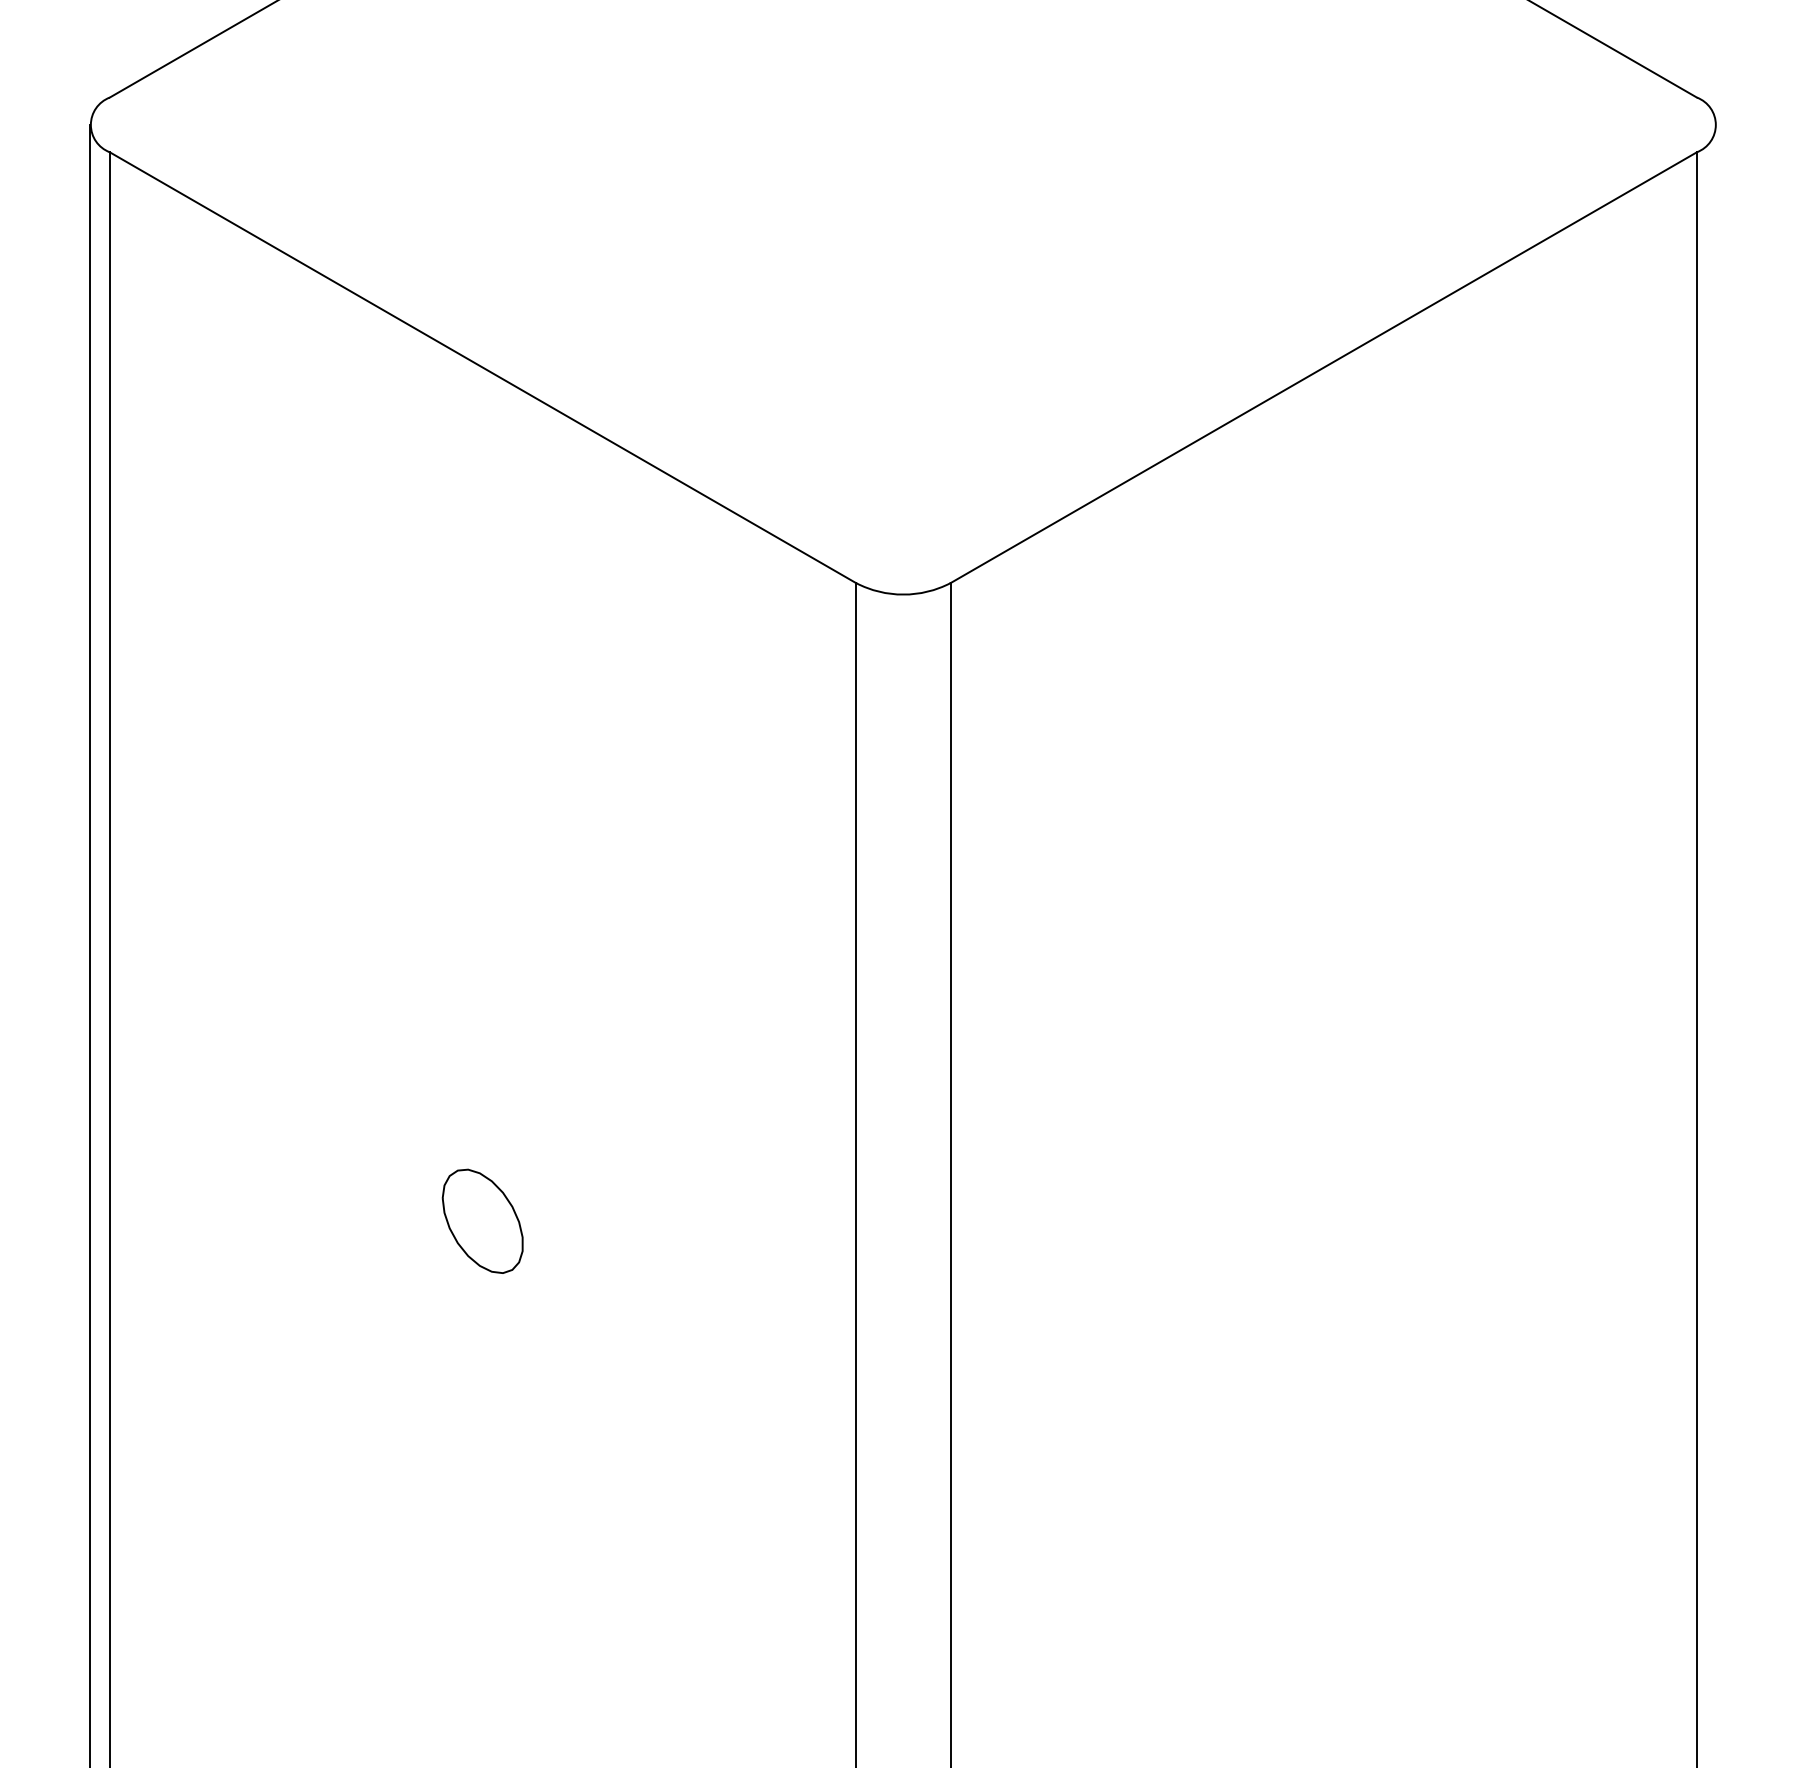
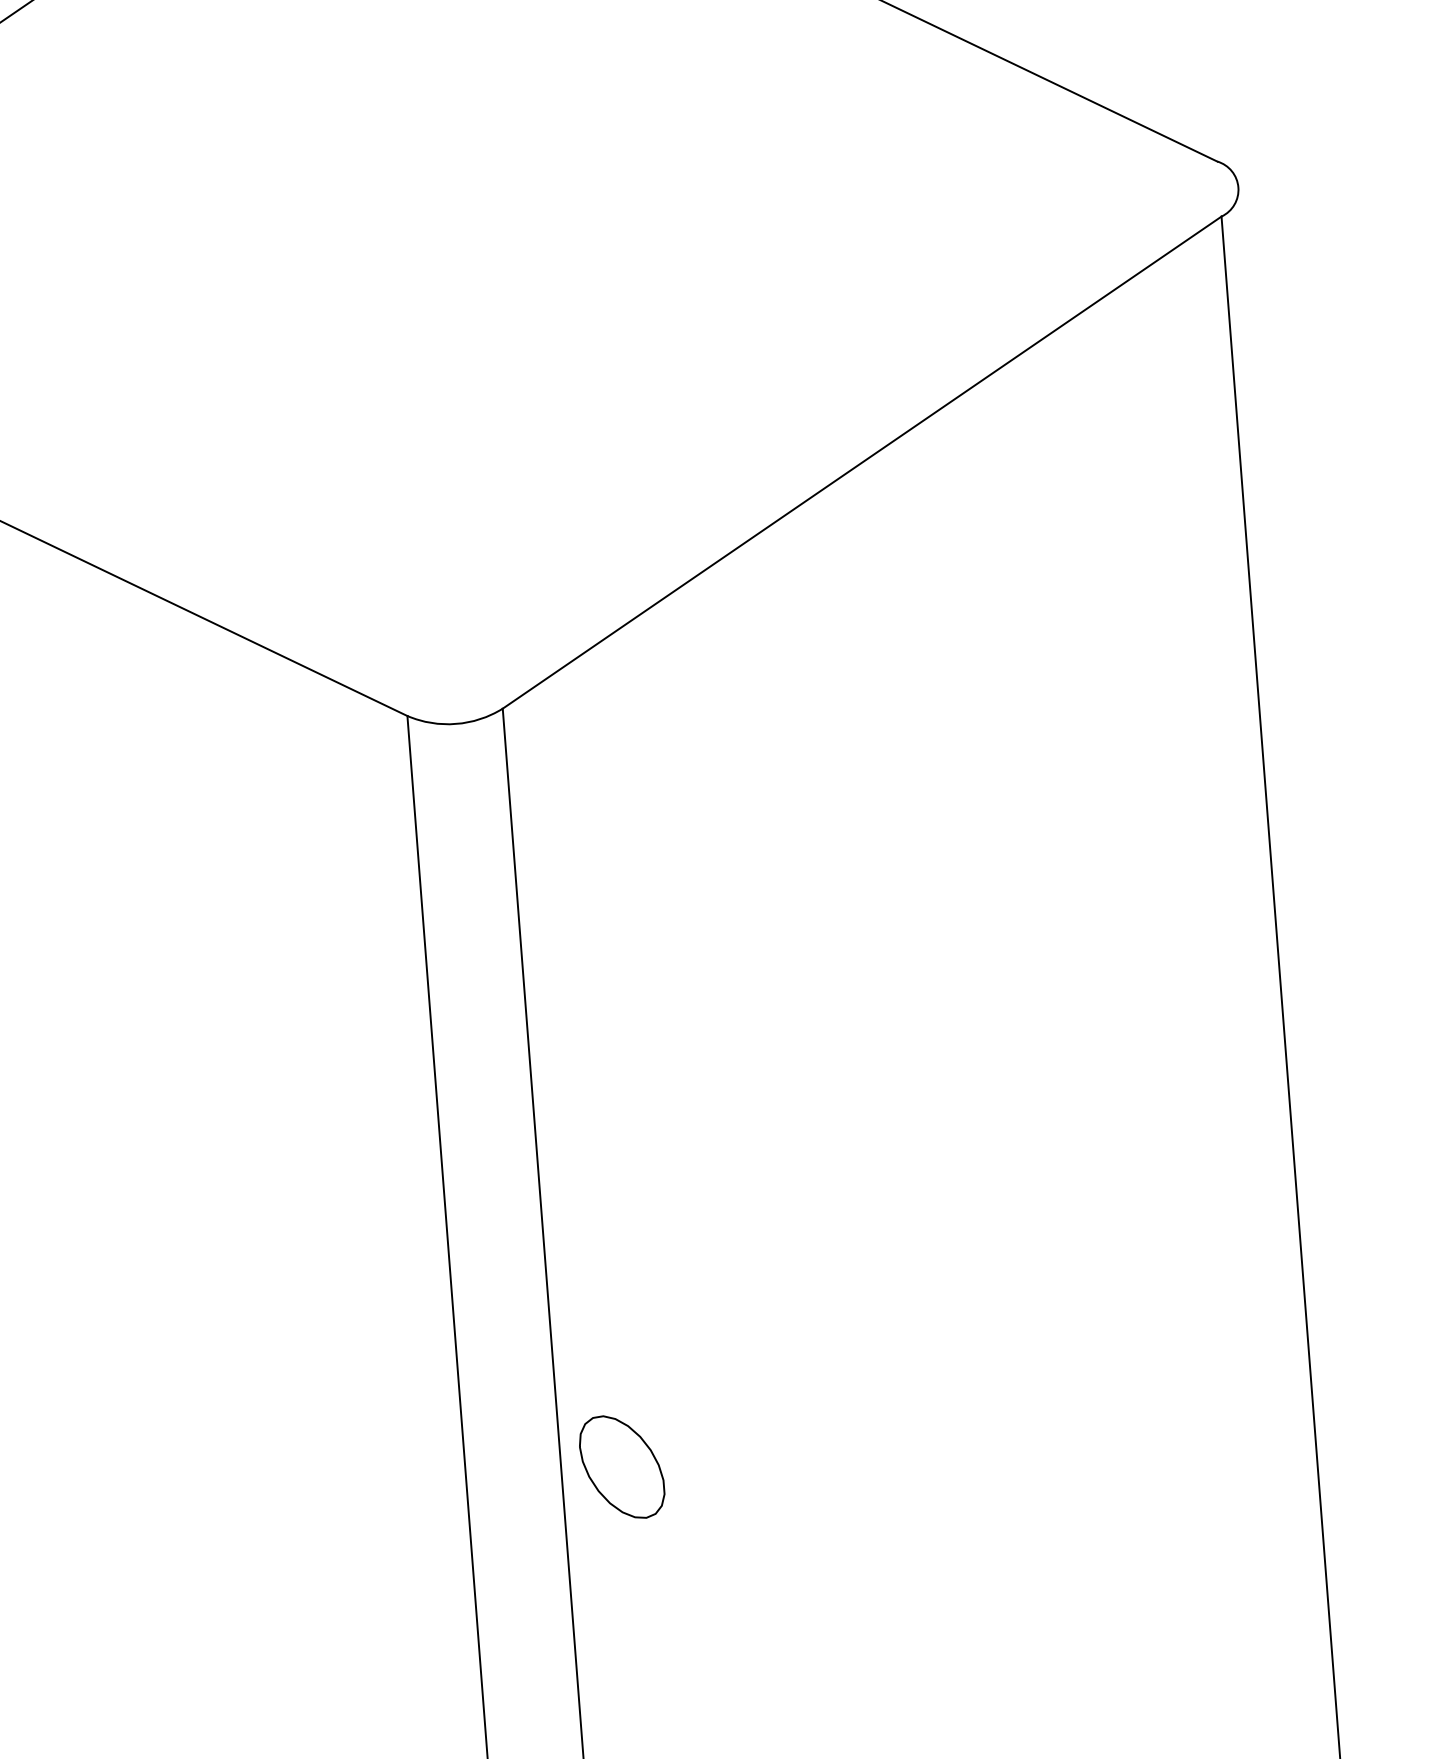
part: (482, 1220) -> (621, 1466), moved

